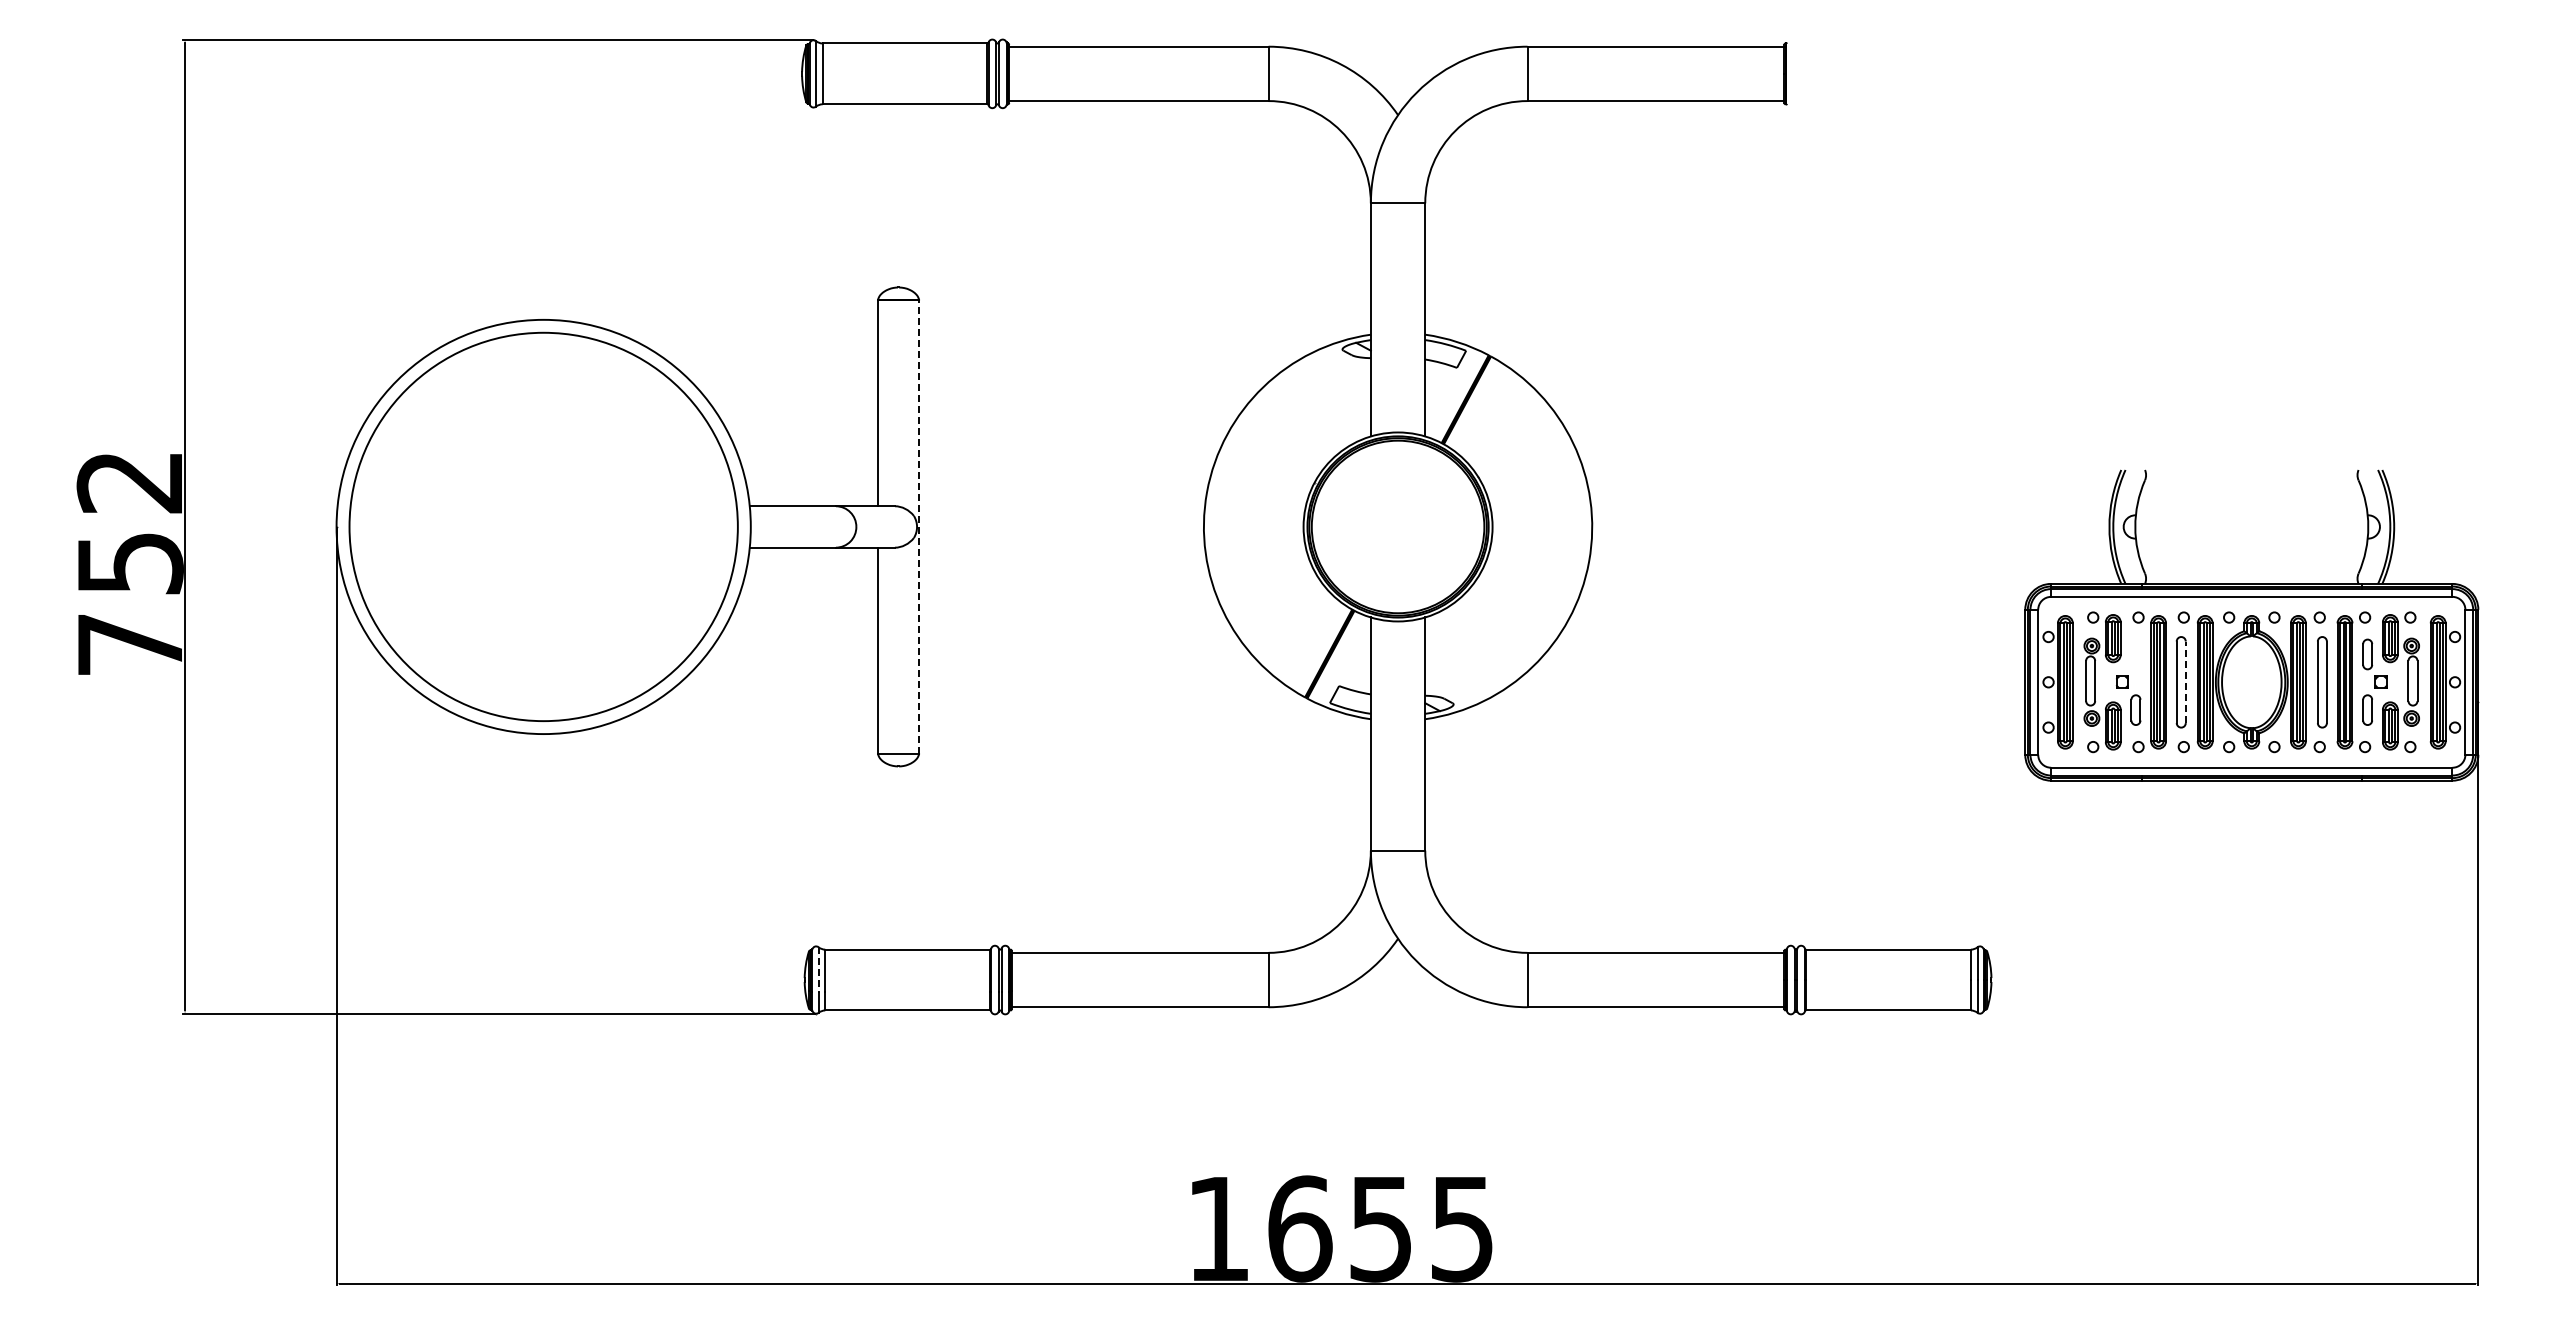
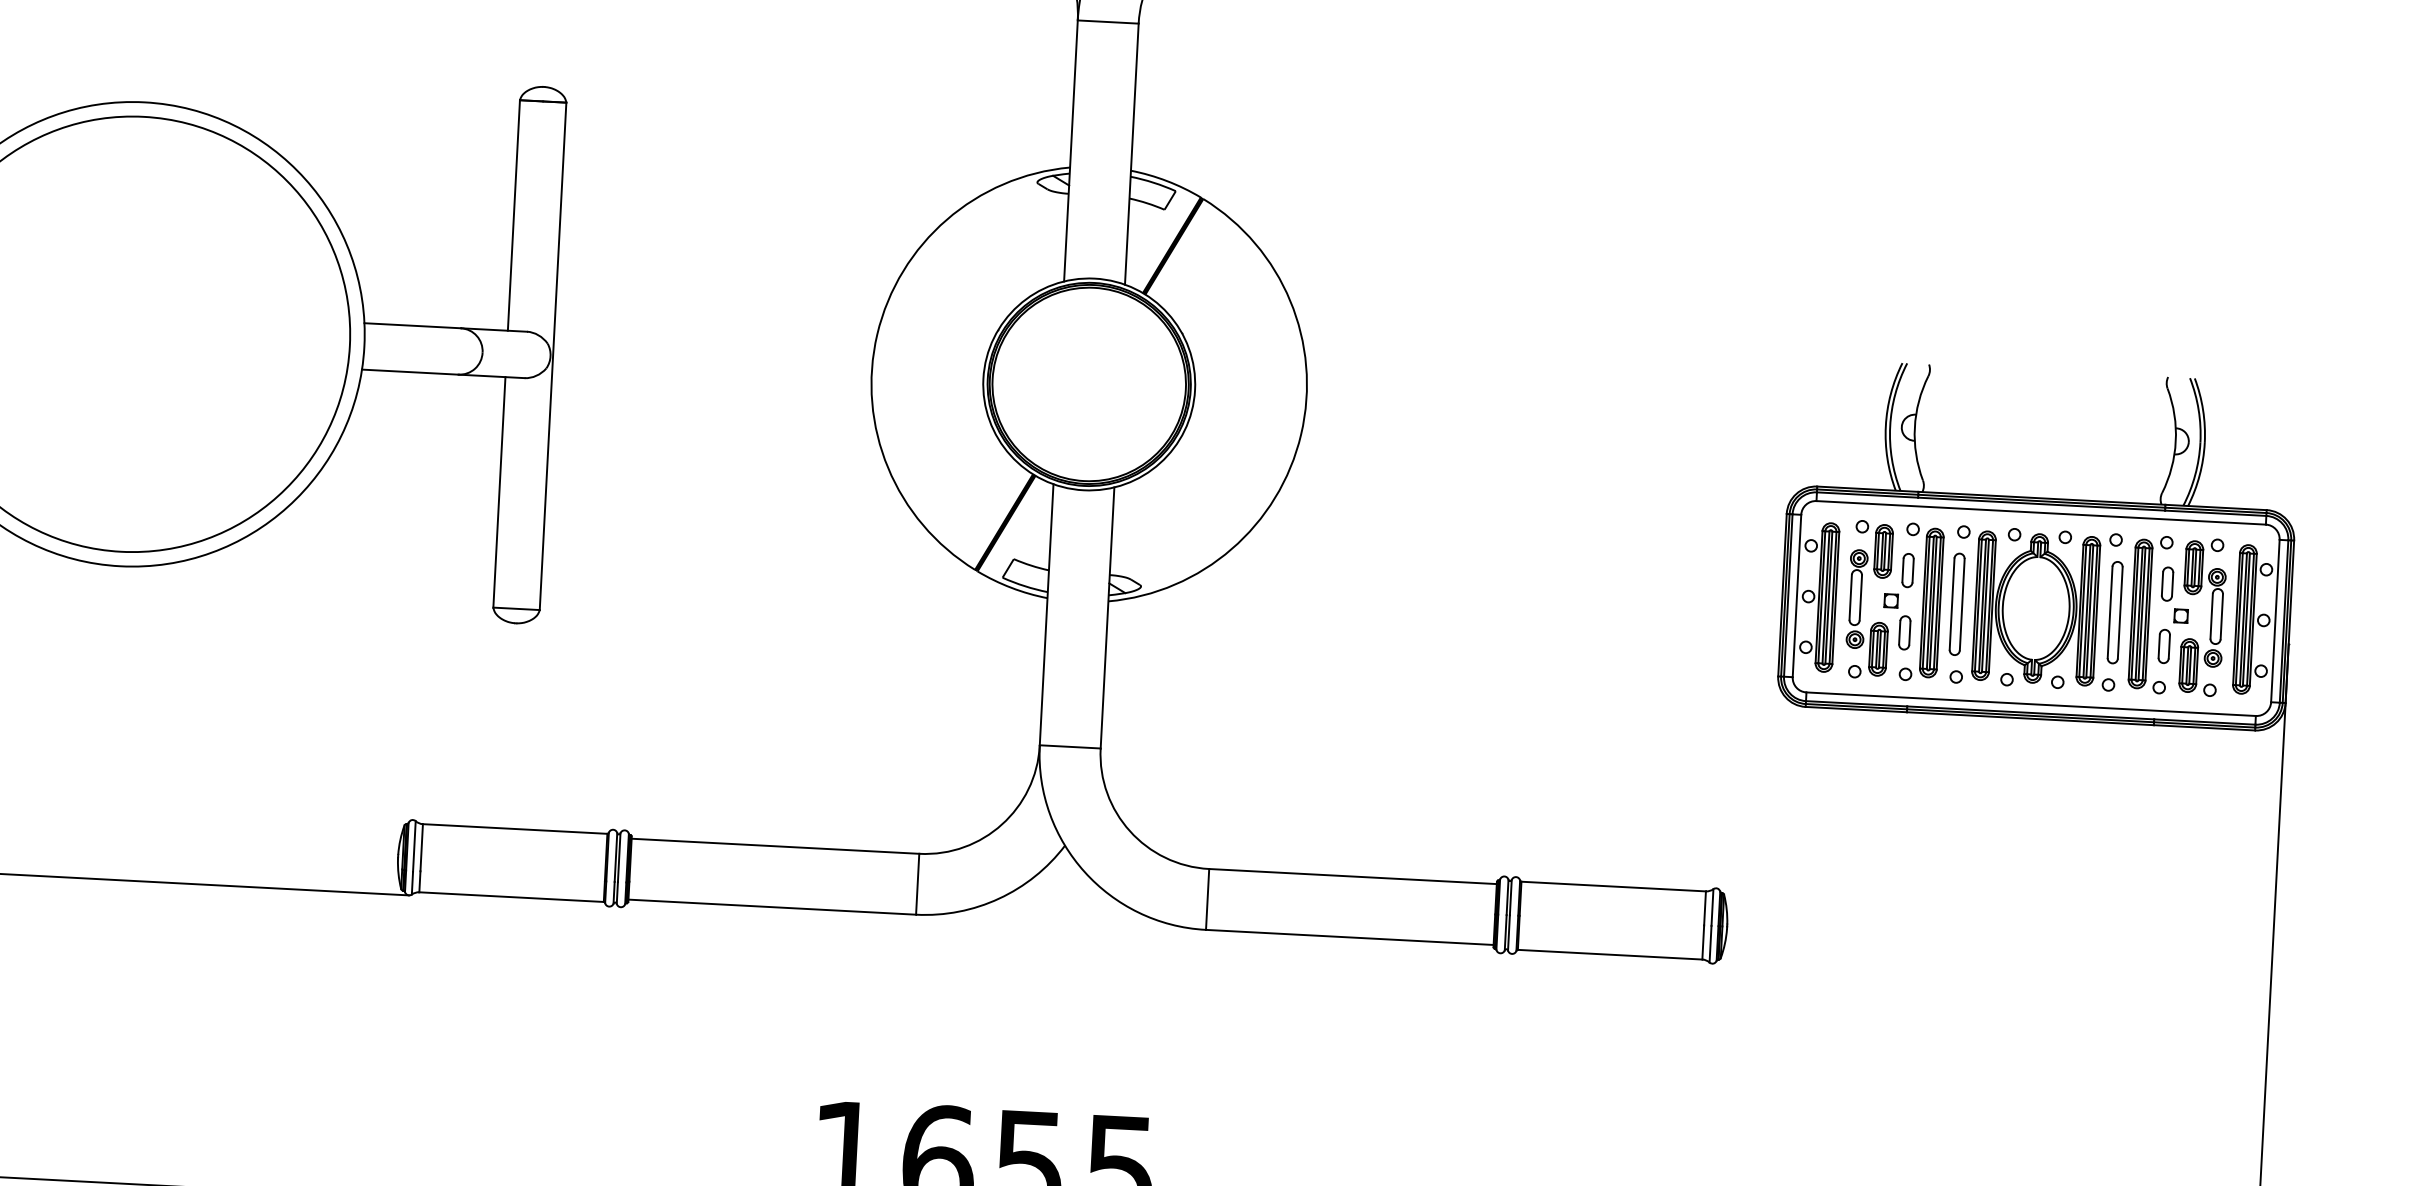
line: (919, 526) -> (553, 355), dashed -> solid
part: (2135, 654) -> (1907, 570), added
line: (2185, 682) -> (1961, 604), dashed -> solid
line: (818, 969) -> (414, 846), dashed -> solid

